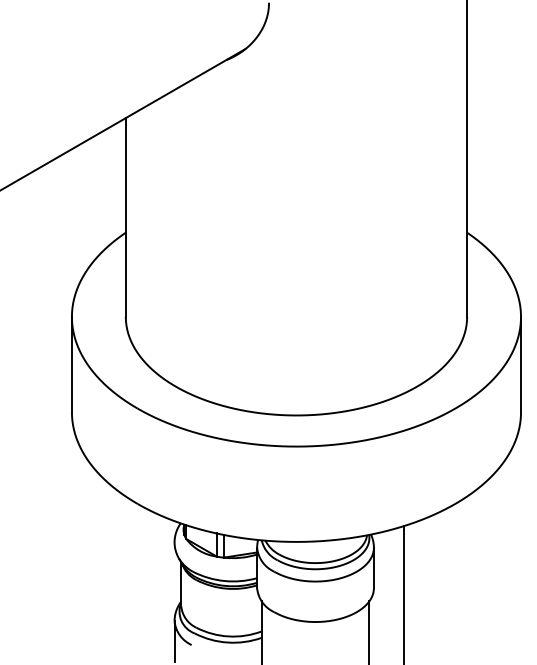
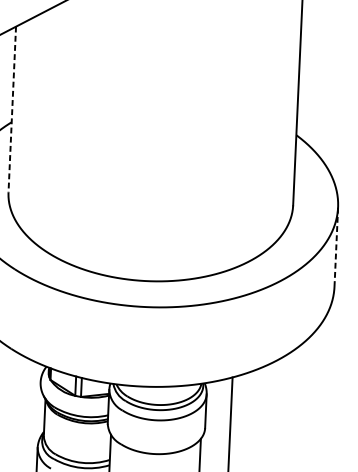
line: (125, 218) -> (11, 110), solid -> dashed
line: (521, 364) -> (336, 247), solid -> dashed

